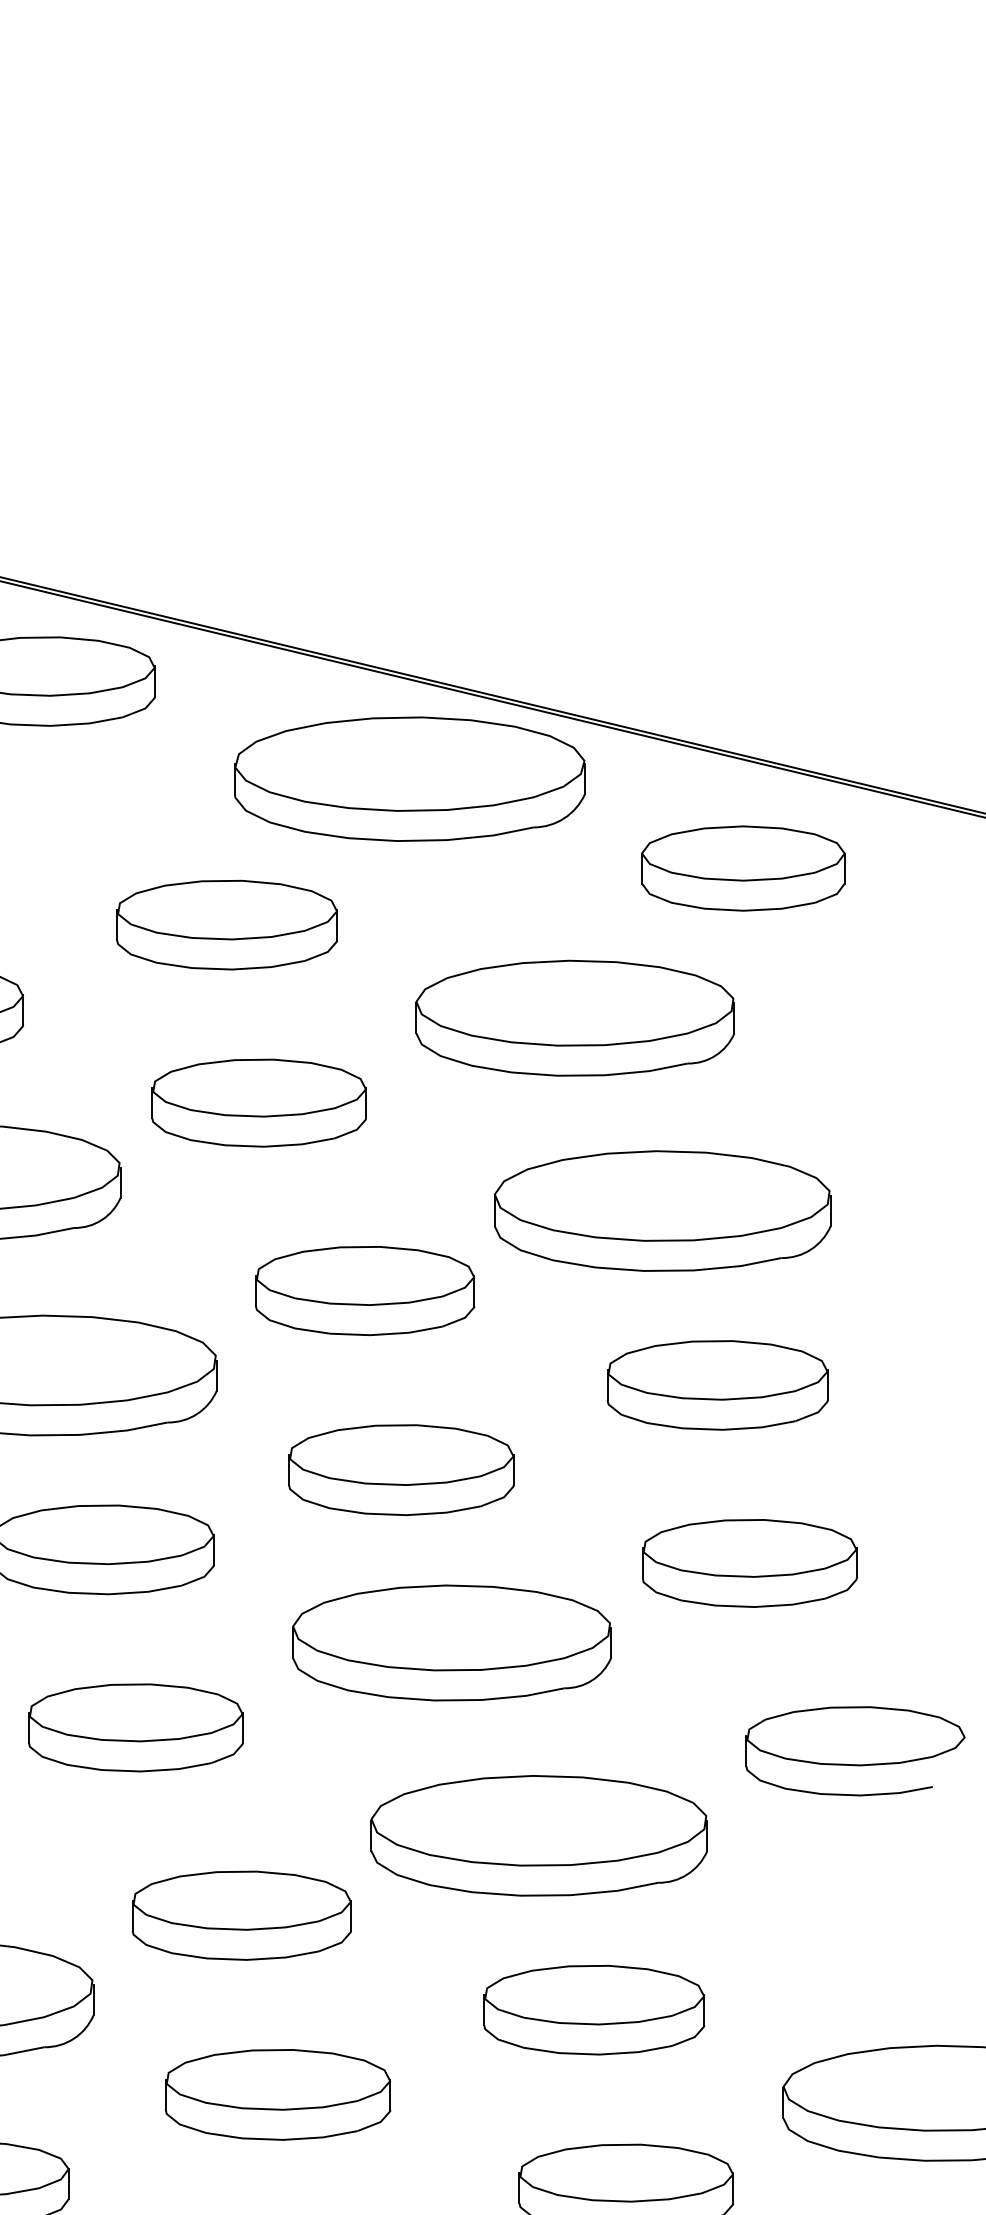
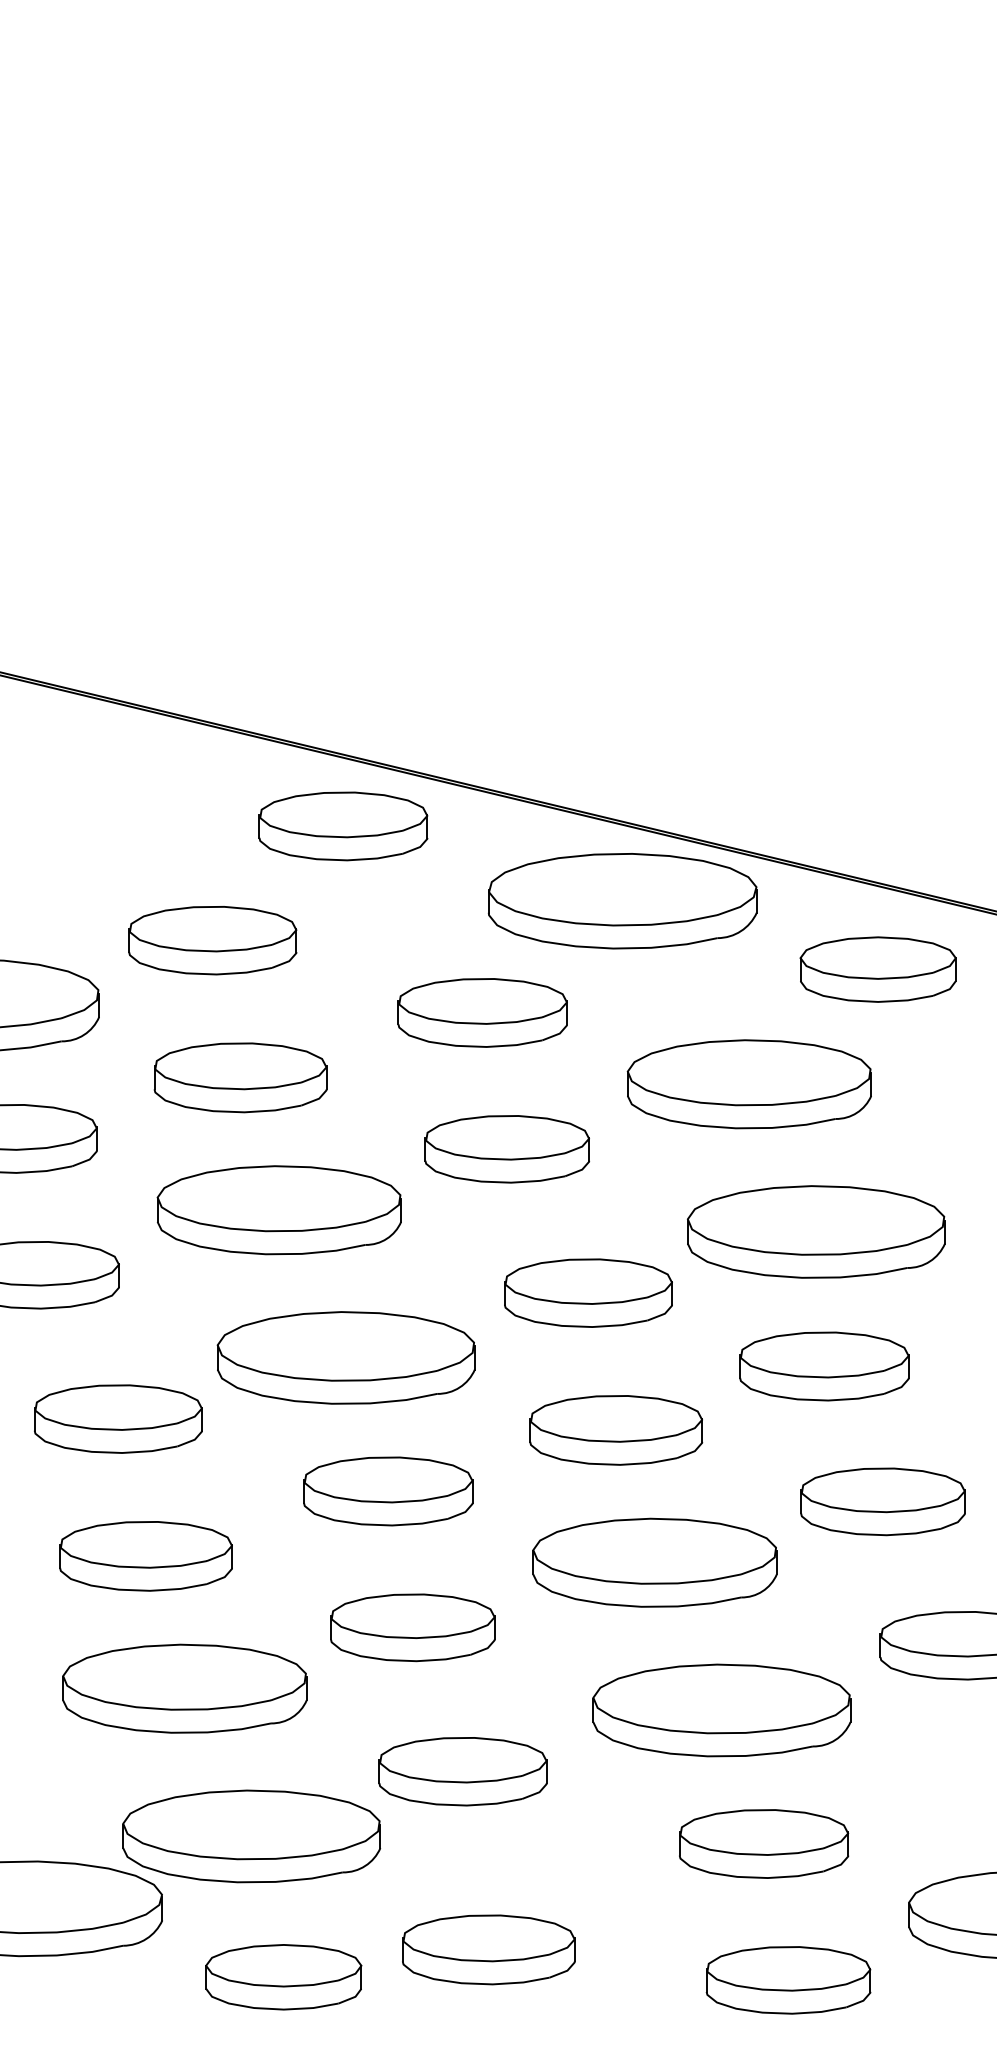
part: (717, 1385) -> (824, 1366), moved
part: (241, 1915) -> (462, 1771), moved
part: (277, 2094) -> (488, 1949), moved

